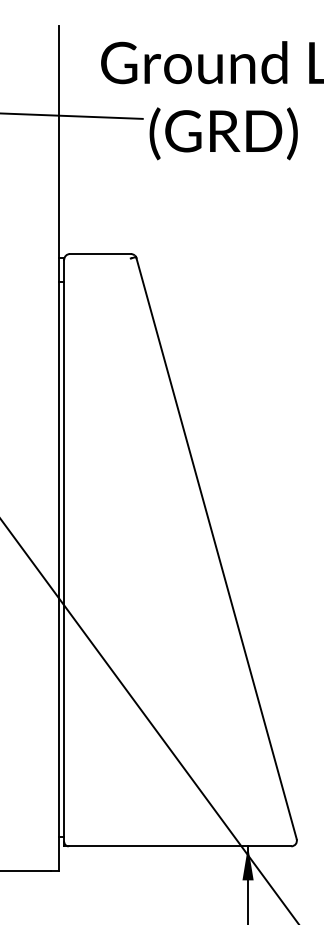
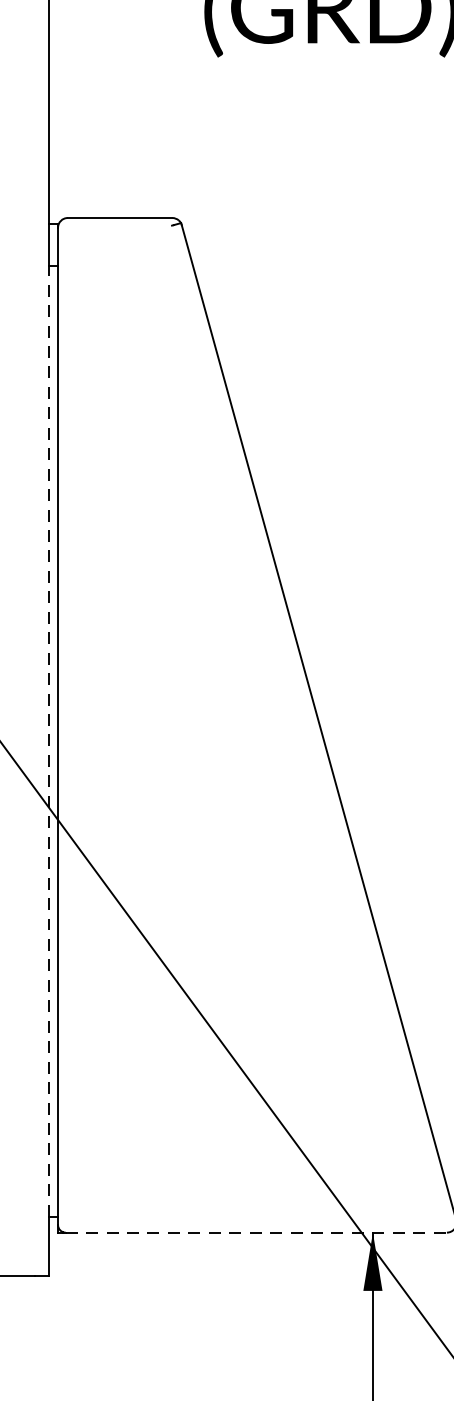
line: (58, 559) -> (48, 741), solid -> dashed
line: (180, 846) -> (257, 1232), solid -> dashed

